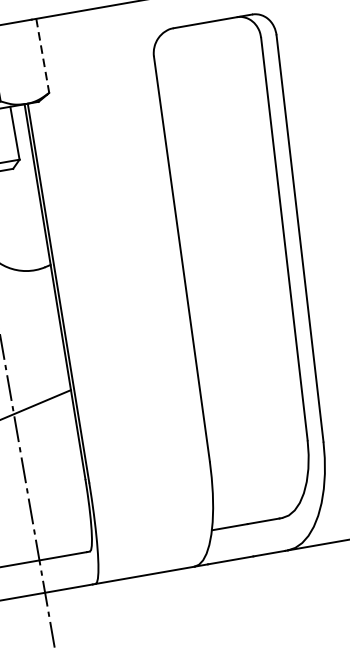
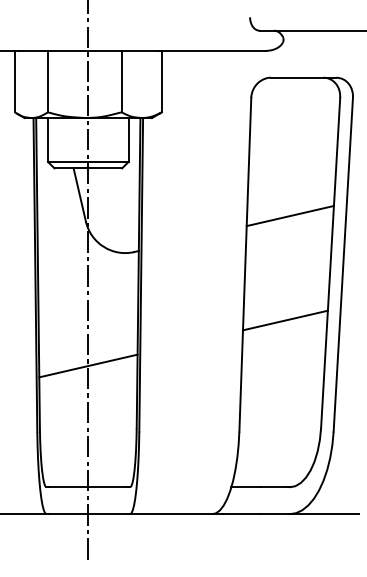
line: (42, 55) -> (161, 81), dashed -> solid
line: (224, 190) -> (289, 215), added
line: (242, 317) -> (285, 320), added

